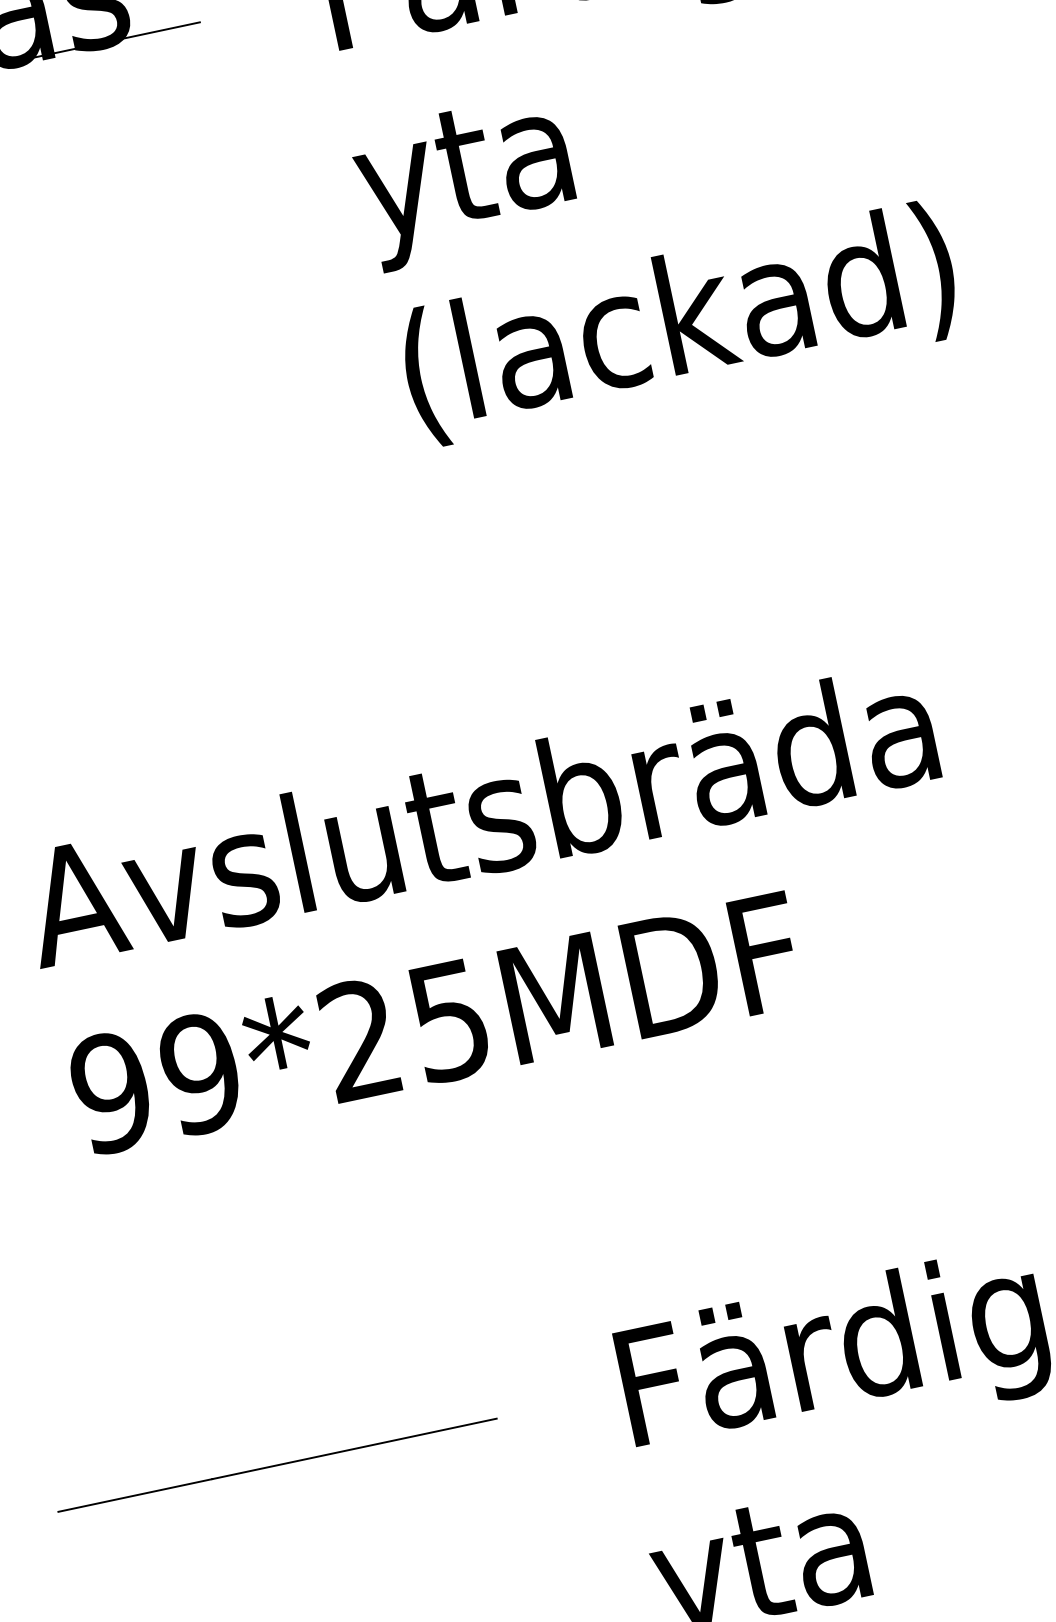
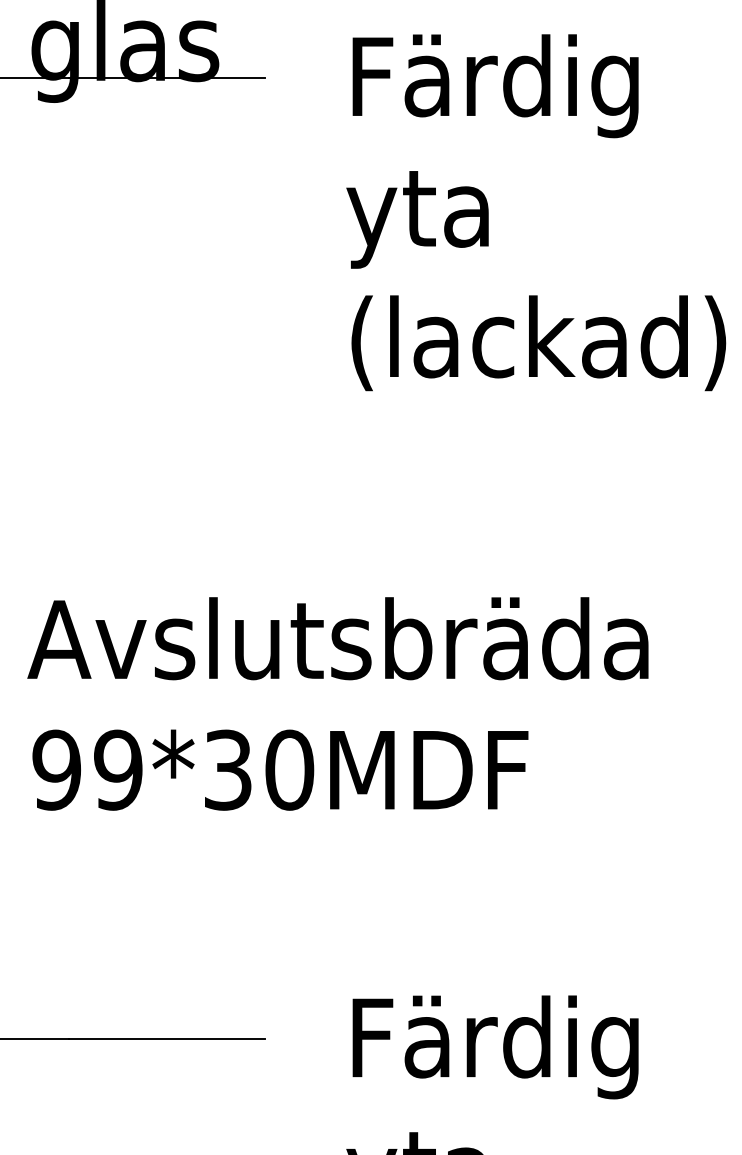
text: (405, 1029) -> (259, 769), 99*25MDF -> 99*30MDF

